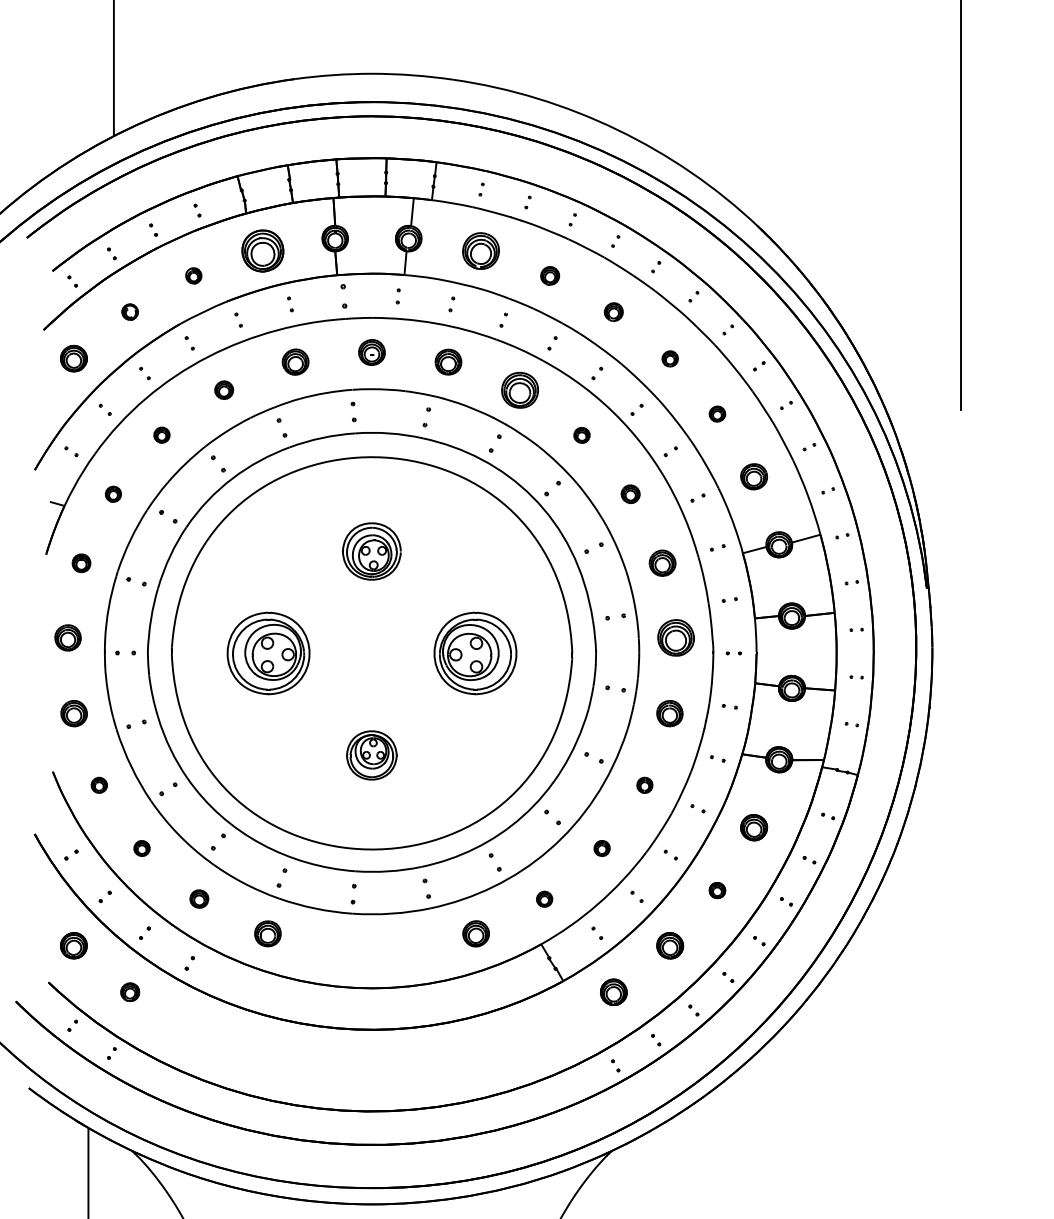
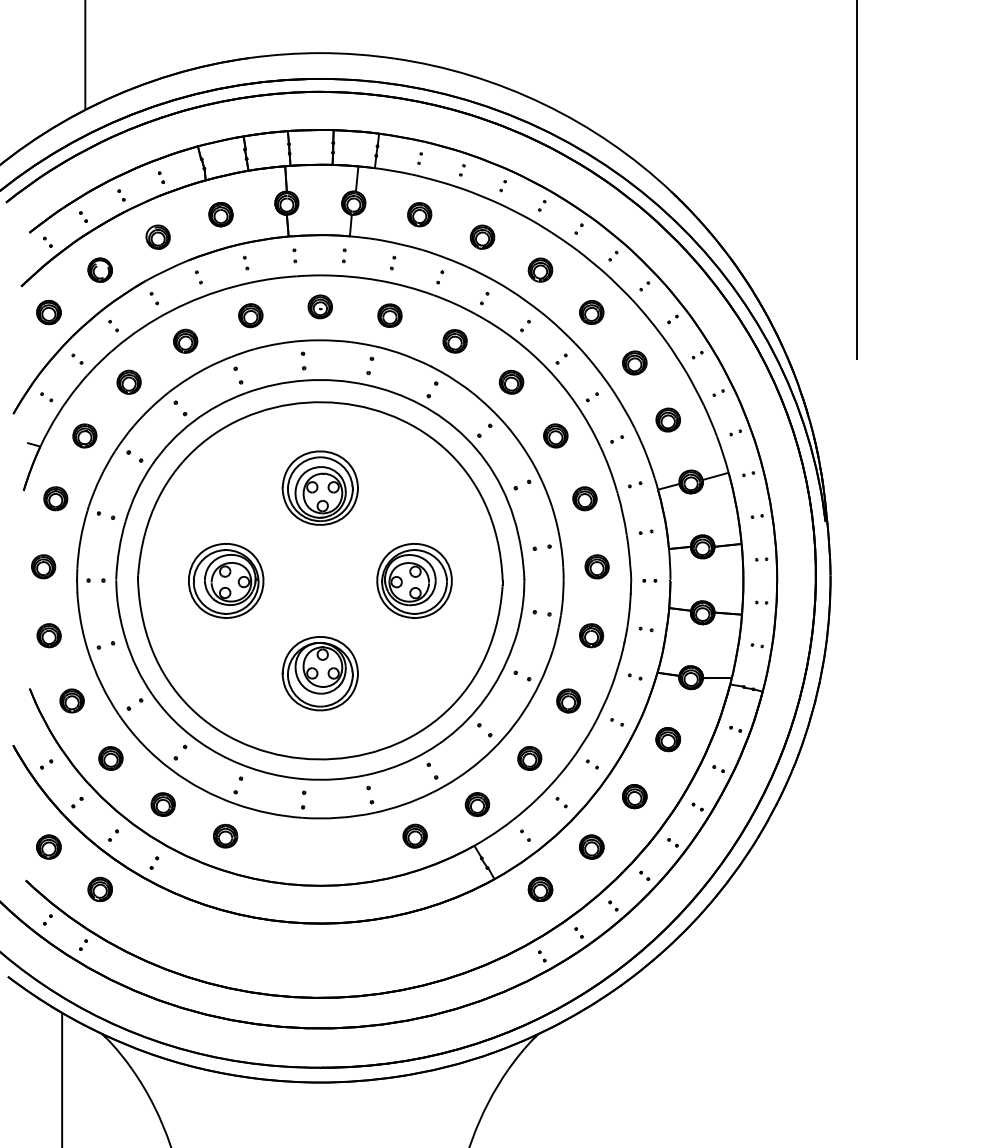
part: (262, 251) -> (220, 214), size x0.62
part: (480, 251) -> (419, 214), size x0.71
part: (193, 275) -> (157, 236), size x1.67
part: (550, 275) -> (482, 236), size x1.43
part: (343, 296) -> (294, 255), size x0.62
part: (129, 311) -> (99, 269), size x1.67
part: (613, 311) -> (540, 269), size x1.43
part: (669, 358) -> (591, 312), size x1.67
part: (223, 389) -> (185, 340), size x1.43
part: (519, 390) -> (454, 341), size x0.71
part: (717, 413) -> (634, 362), size x1.67
part: (161, 434) -> (128, 381), size x1.67
part: (581, 435) -> (511, 382), size x1.67
part: (112, 493) -> (84, 435), size x1.67
part: (630, 493) -> (555, 435), size x1.43
part: (371, 550) -> (319, 487), size x1.43
part: (81, 562) -> (55, 498), size x1.43
part: (675, 637) -> (596, 566), size x0.71
part: (371, 755) -> (319, 673), size x1.67
part: (98, 784) -> (71, 700), size x1.67
part: (644, 784) -> (568, 700), size x1.67
part: (141, 848) -> (110, 758), size x1.67
part: (601, 848) -> (529, 758), size x1.67
part: (717, 890) -> (634, 796), size x1.67
part: (198, 899) -> (162, 804), size x1.43
part: (544, 899) -> (477, 804), size x1.67
part: (129, 991) -> (99, 888), size x1.43

